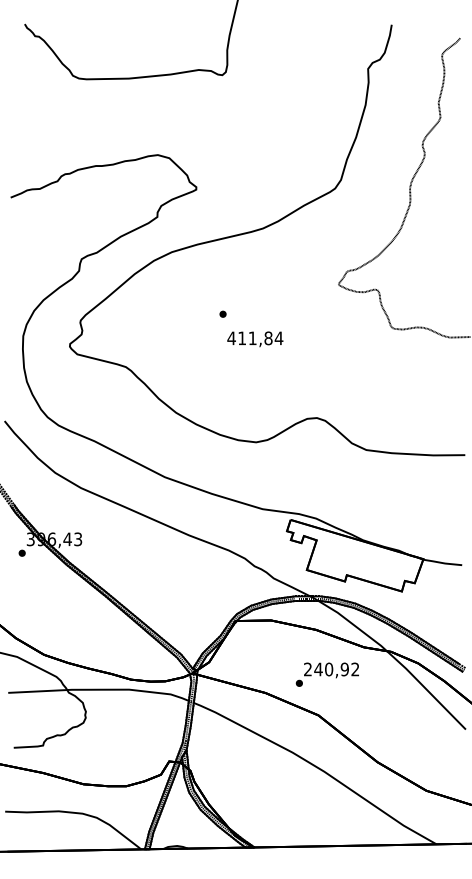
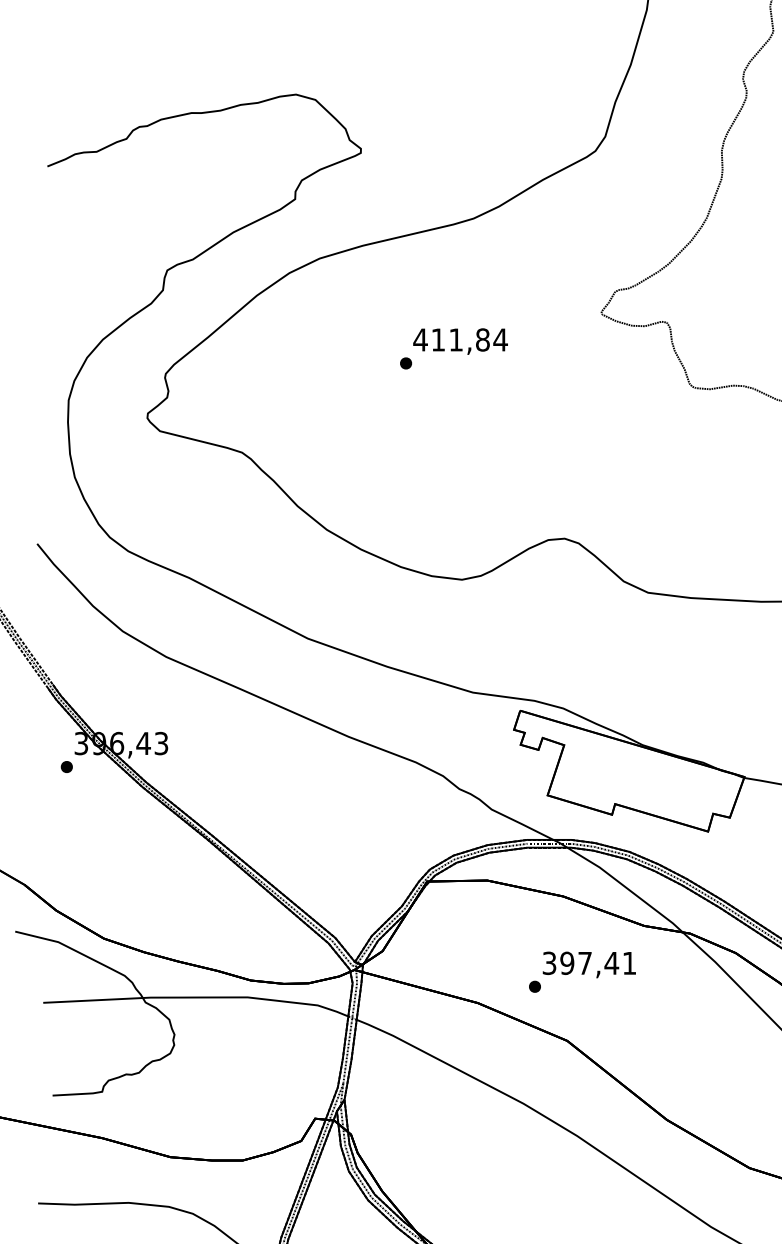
text: (255, 339) -> (460, 341), moved
text: (331, 669) -> (589, 963), 240,92 -> 397,41

